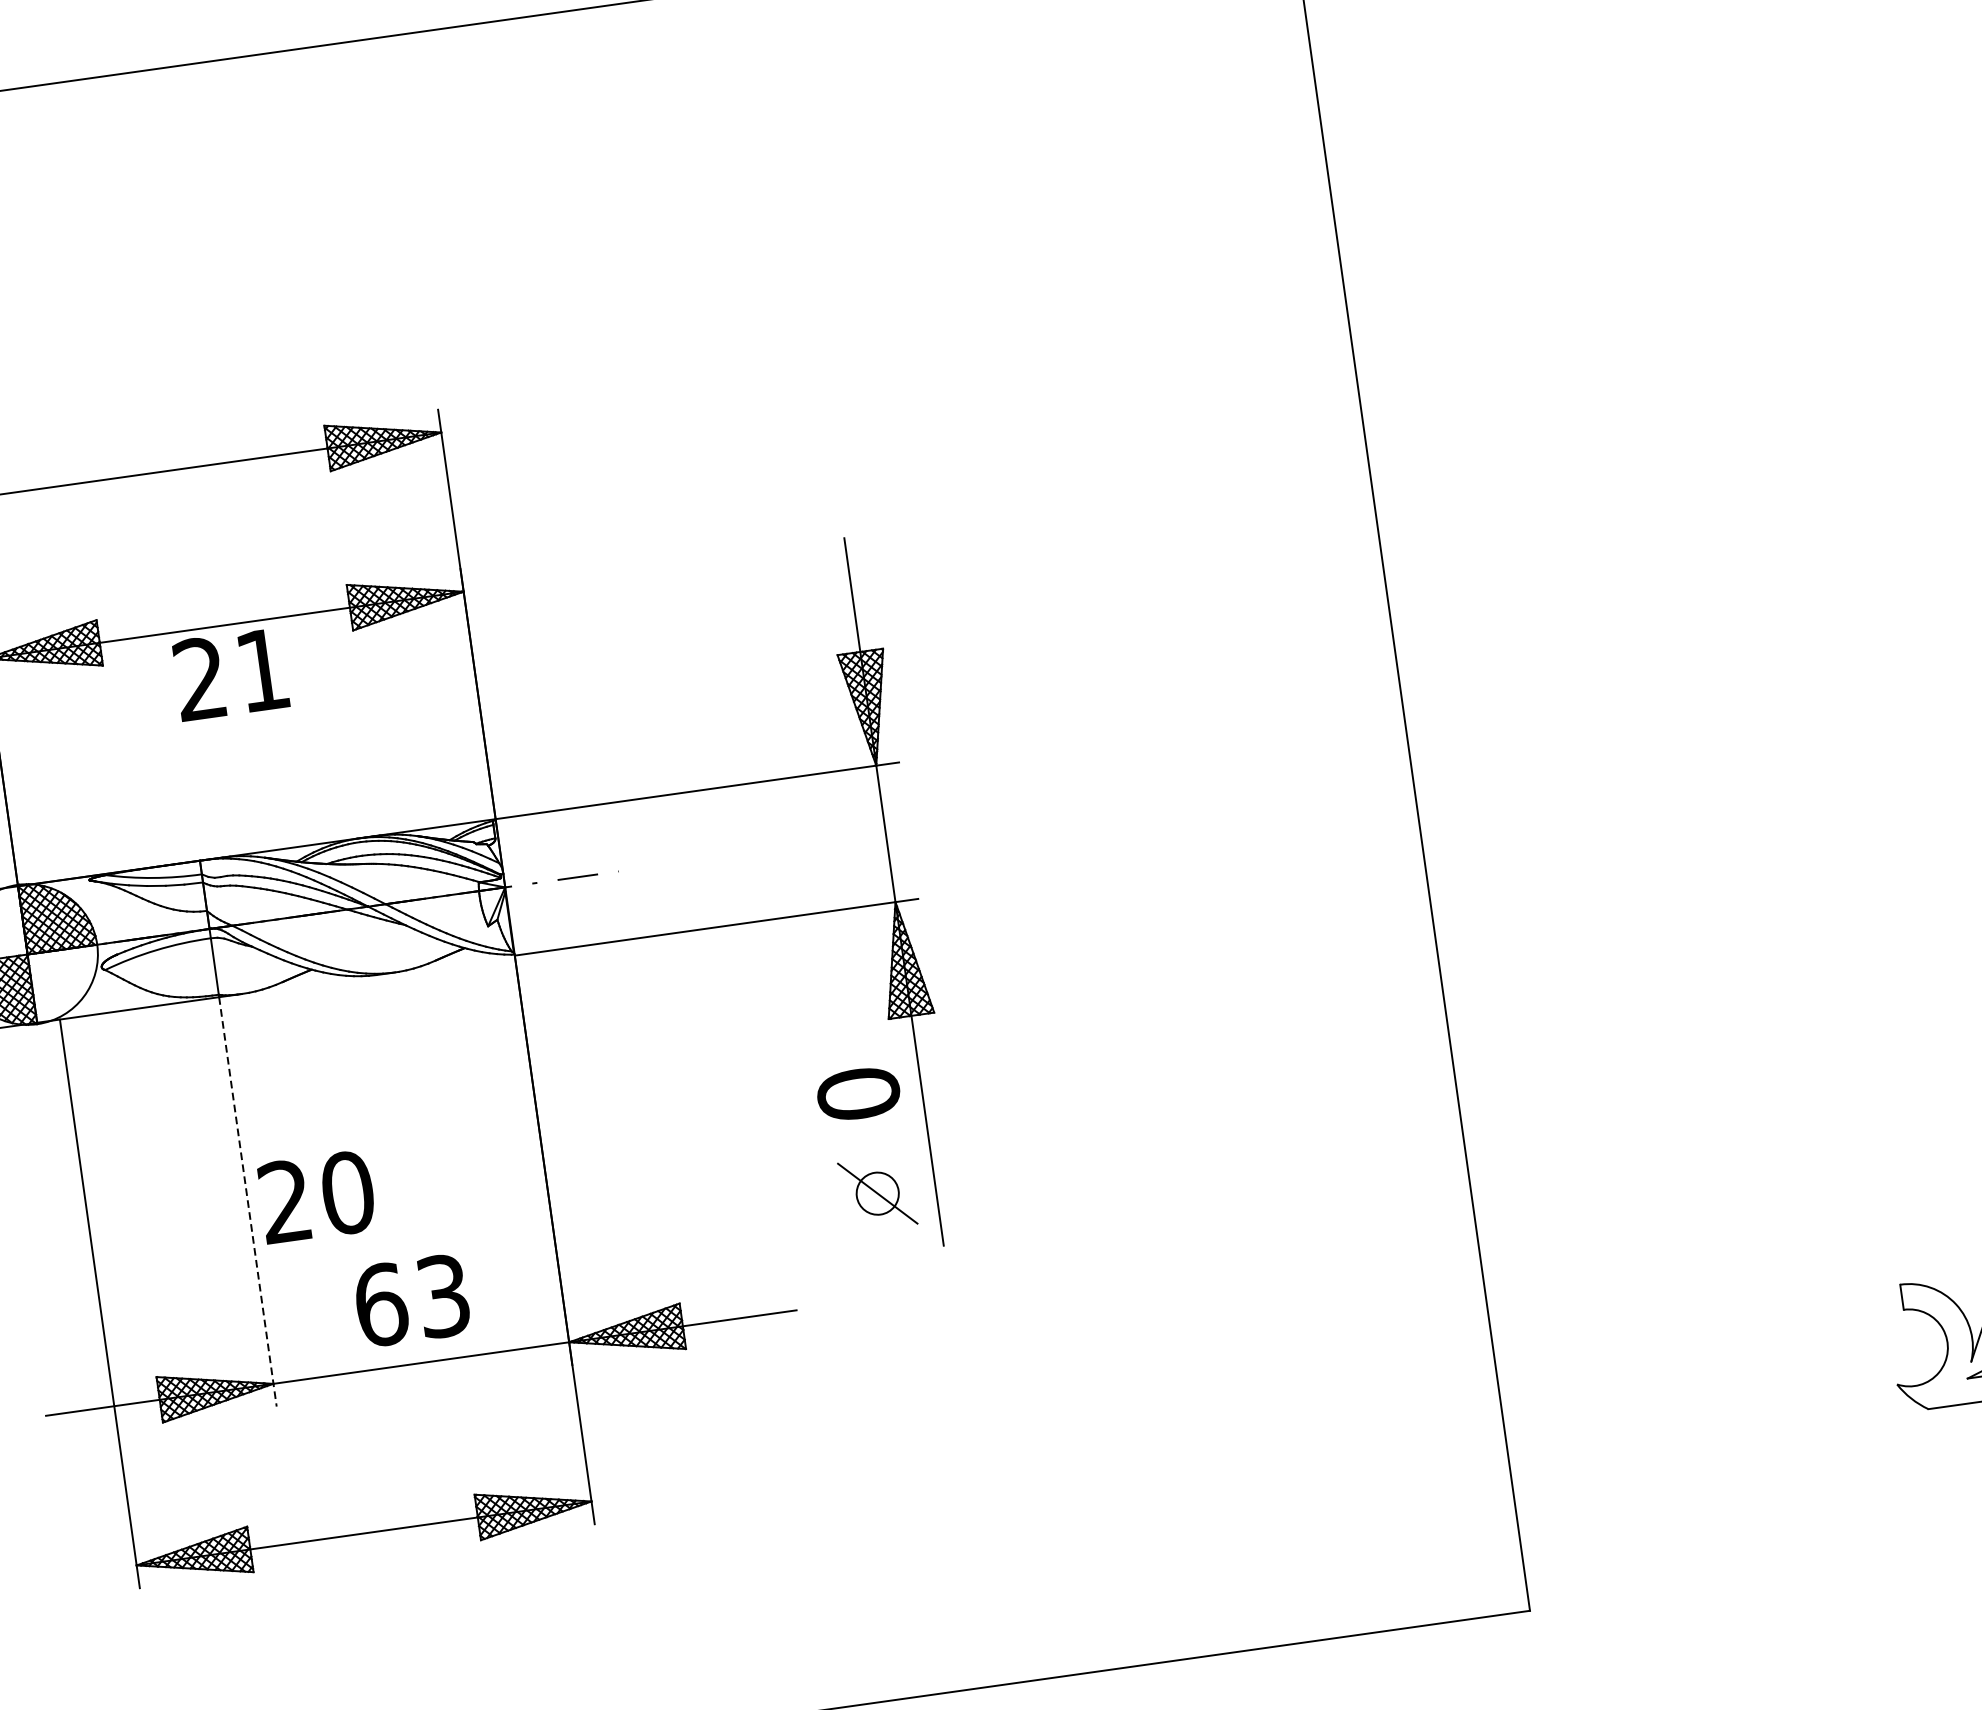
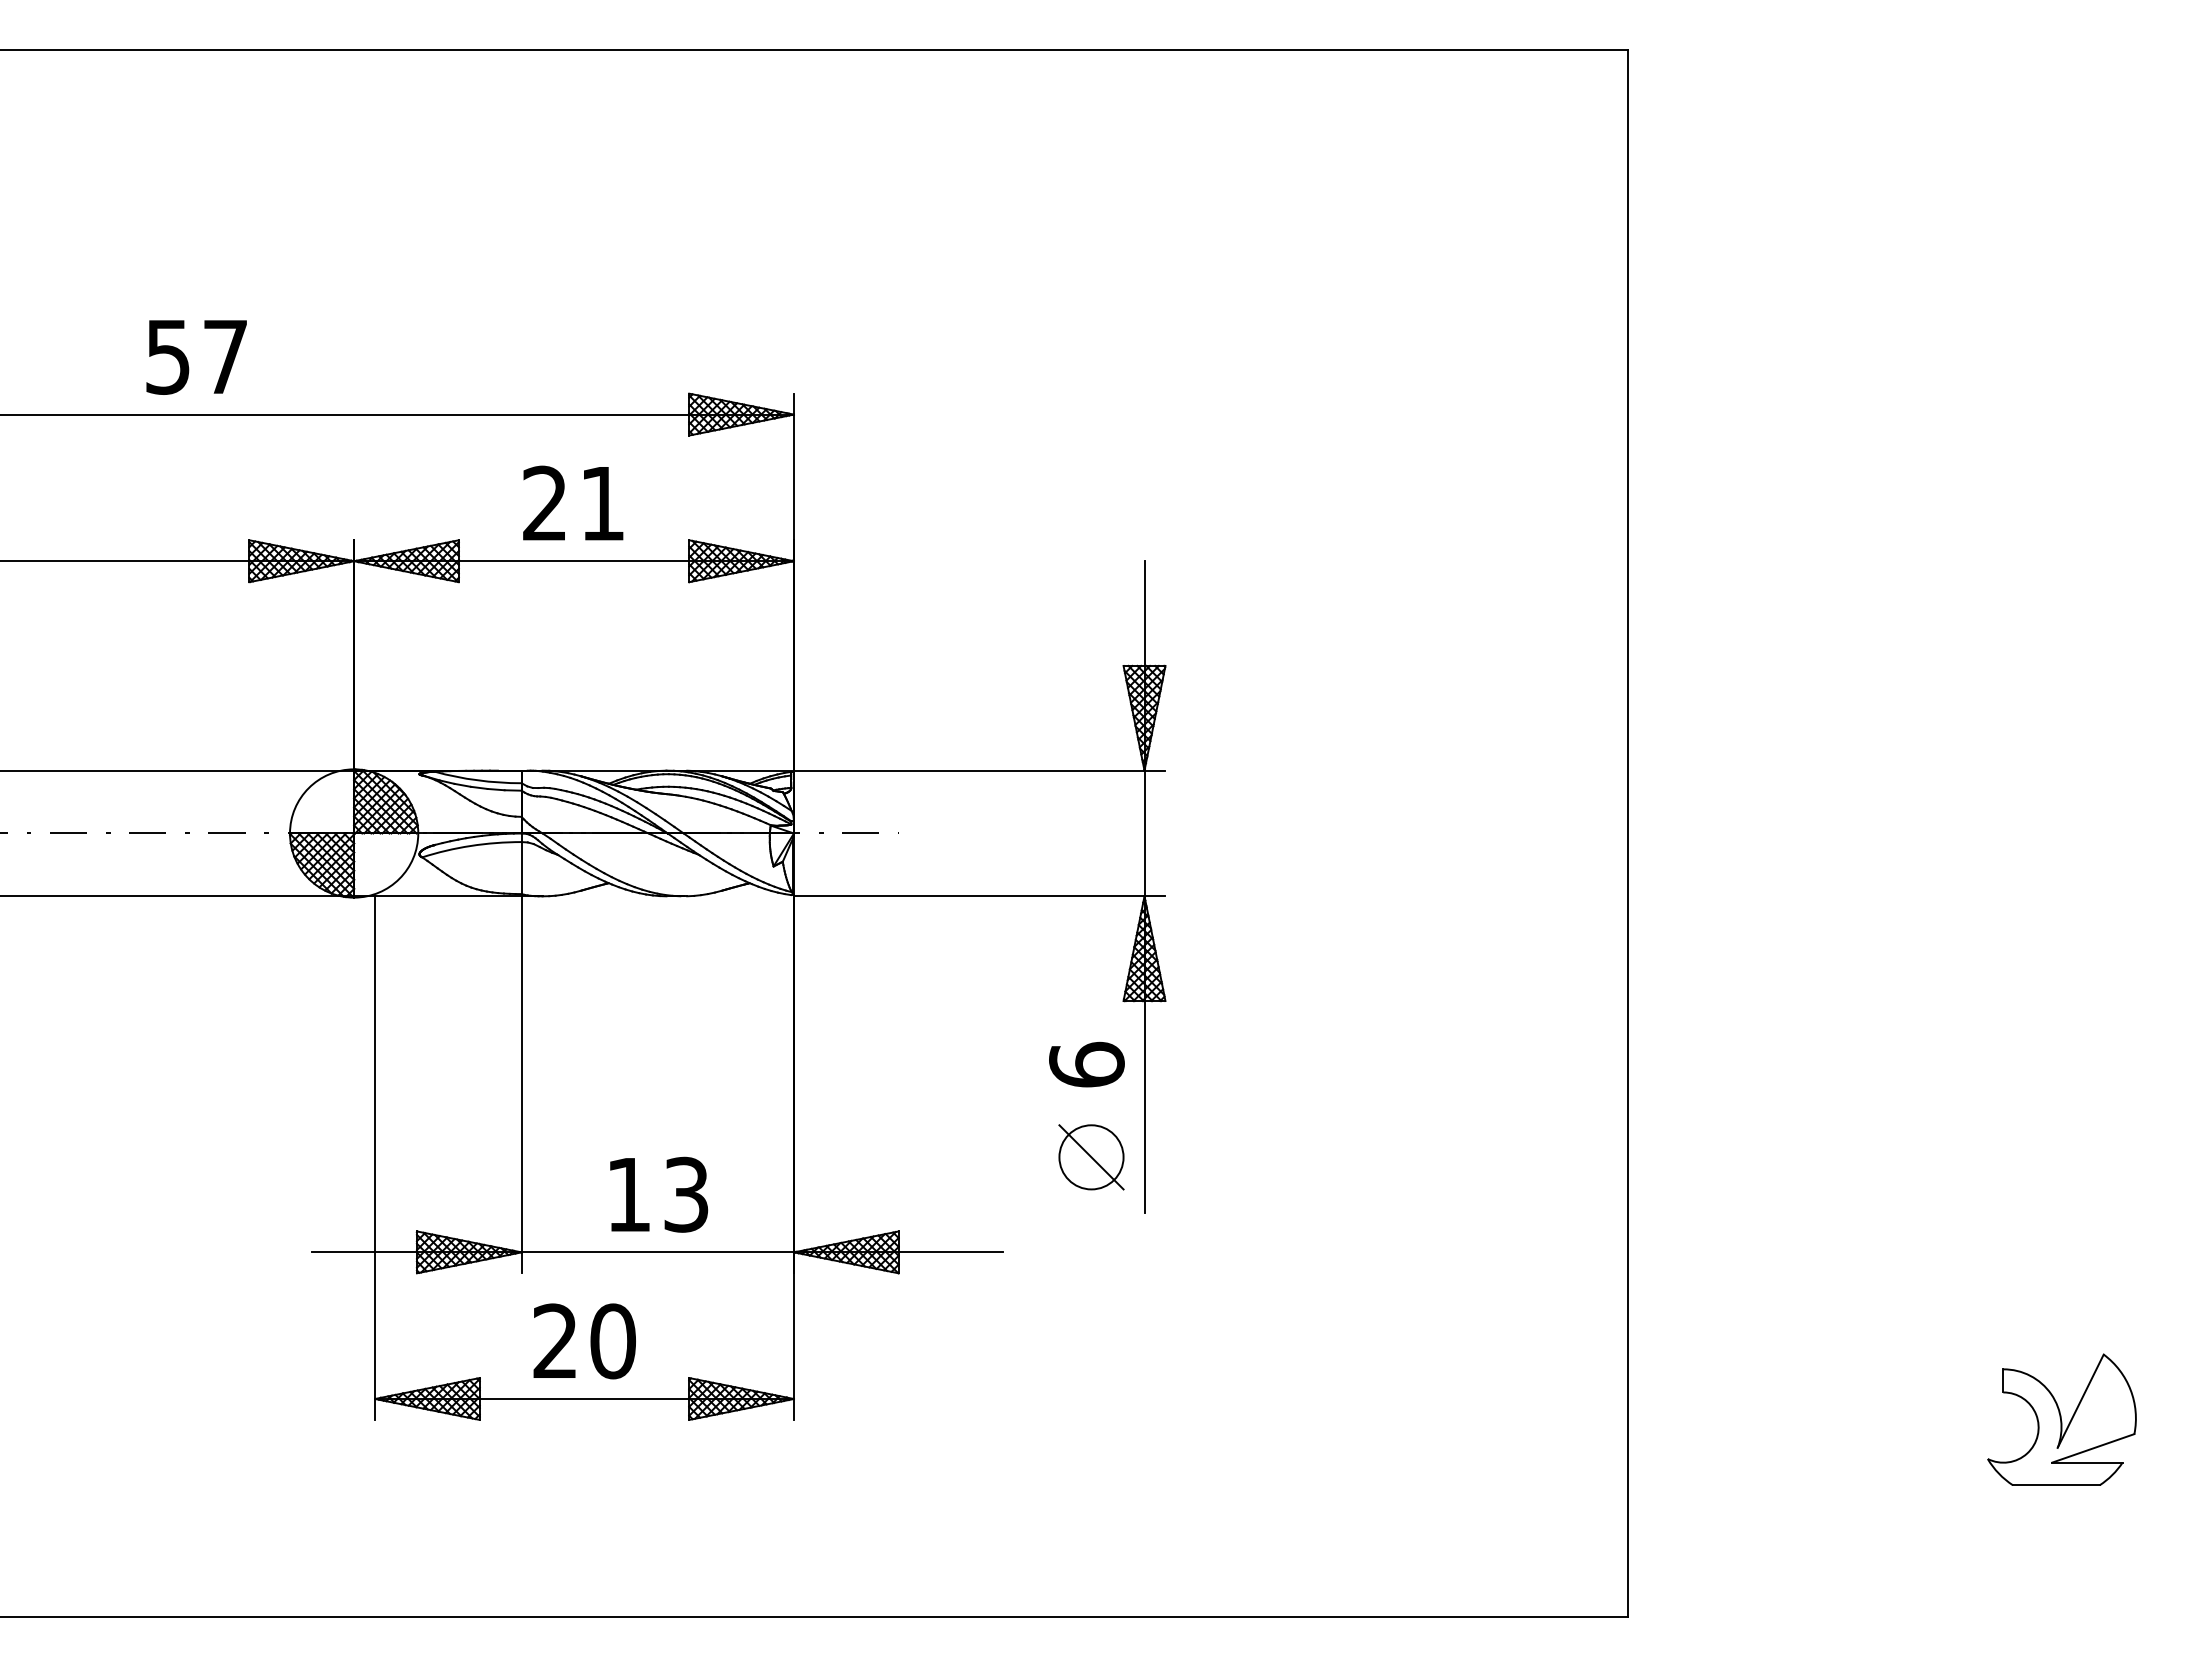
text: (231, 673) -> (573, 502), moved
text: (858, 1093) -> (1086, 1064), 0 -> 6
circle: (877, 1193) -> (1091, 1157), size x1.67
text: (316, 1197) -> (584, 1341), moved
line: (247, 1202) -> (521, 1085), dashed -> solid
text: (381, 1304) -> (629, 1194), 63 -> 13

